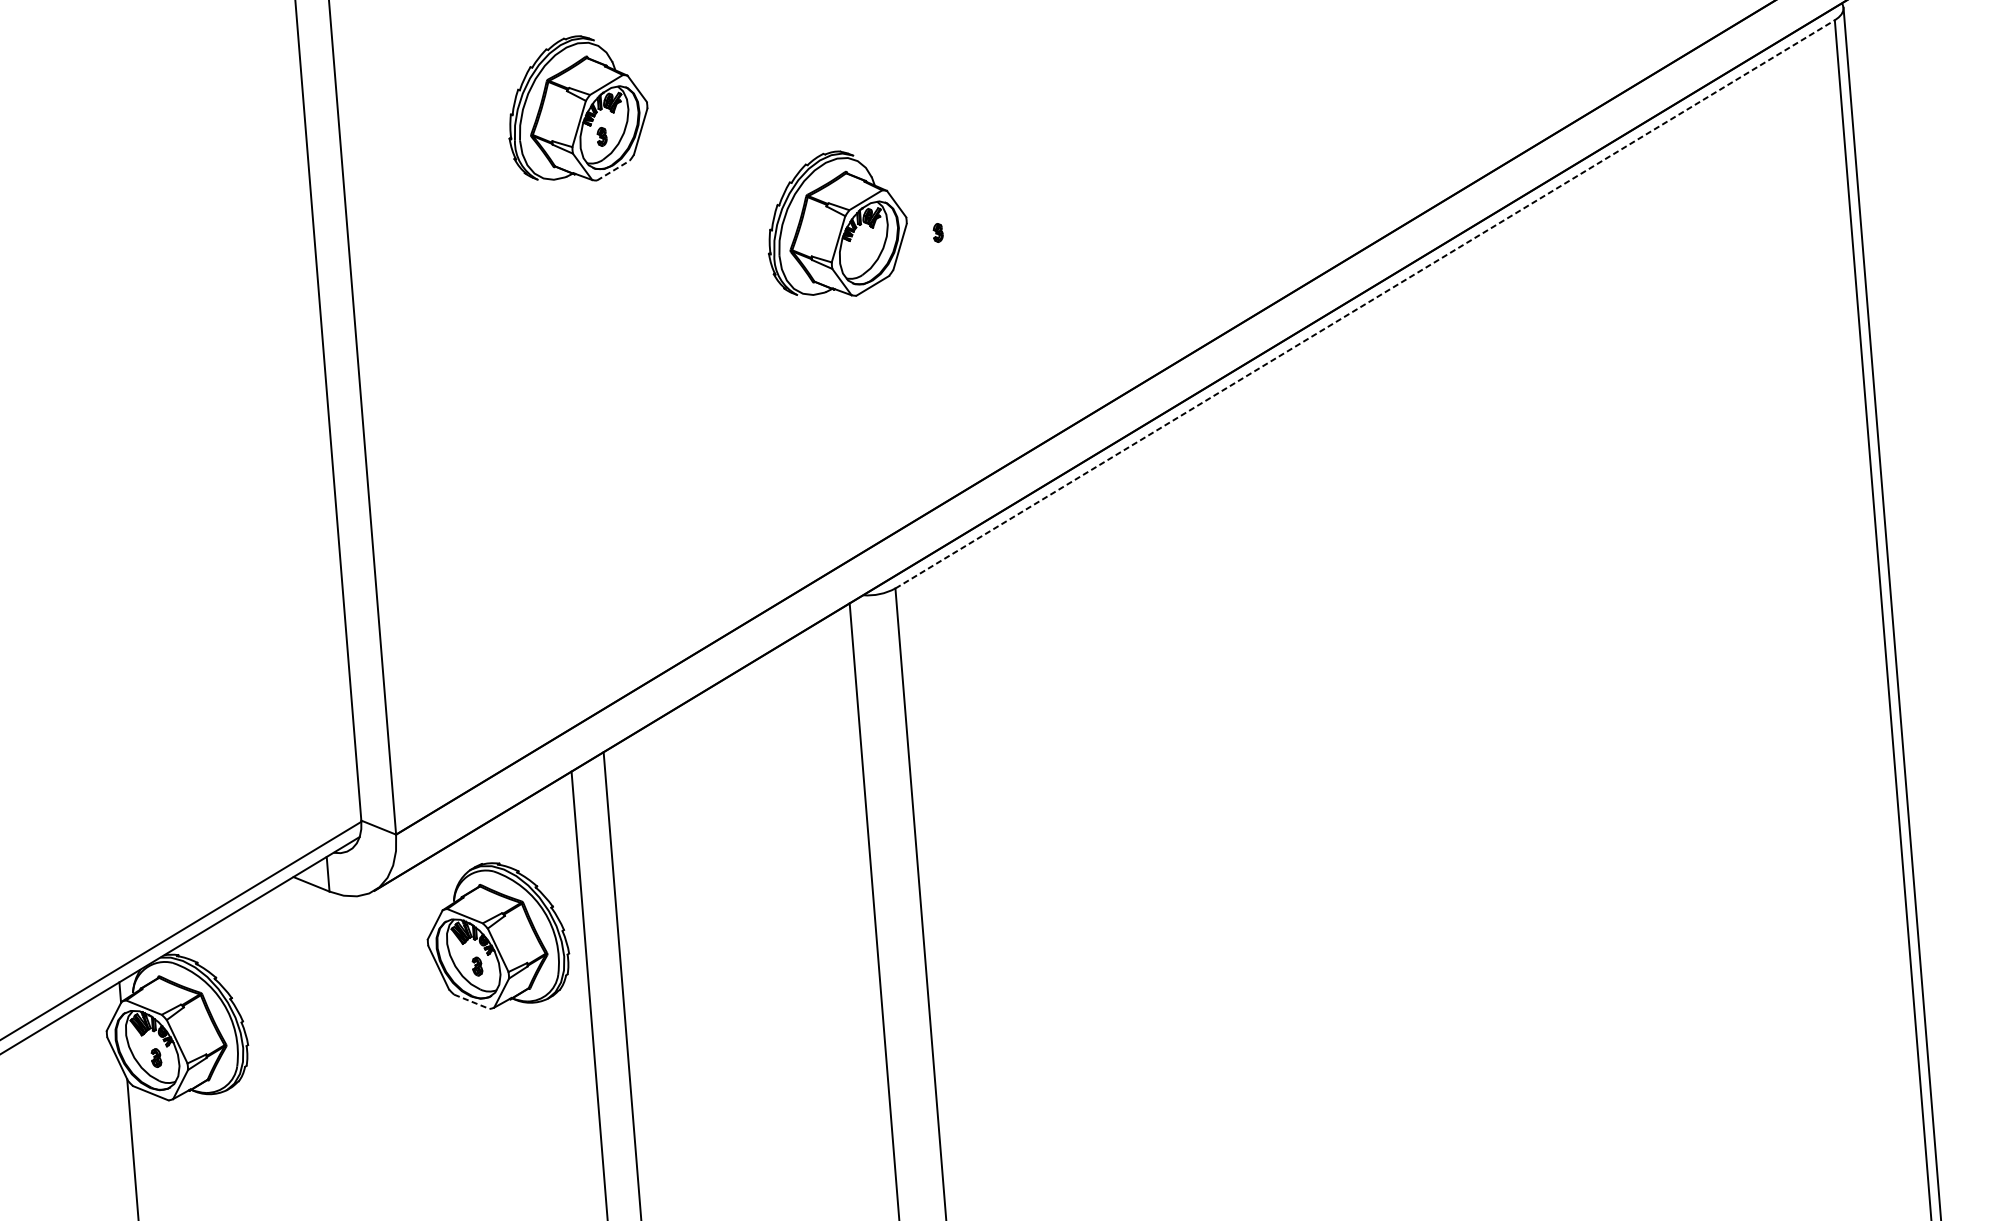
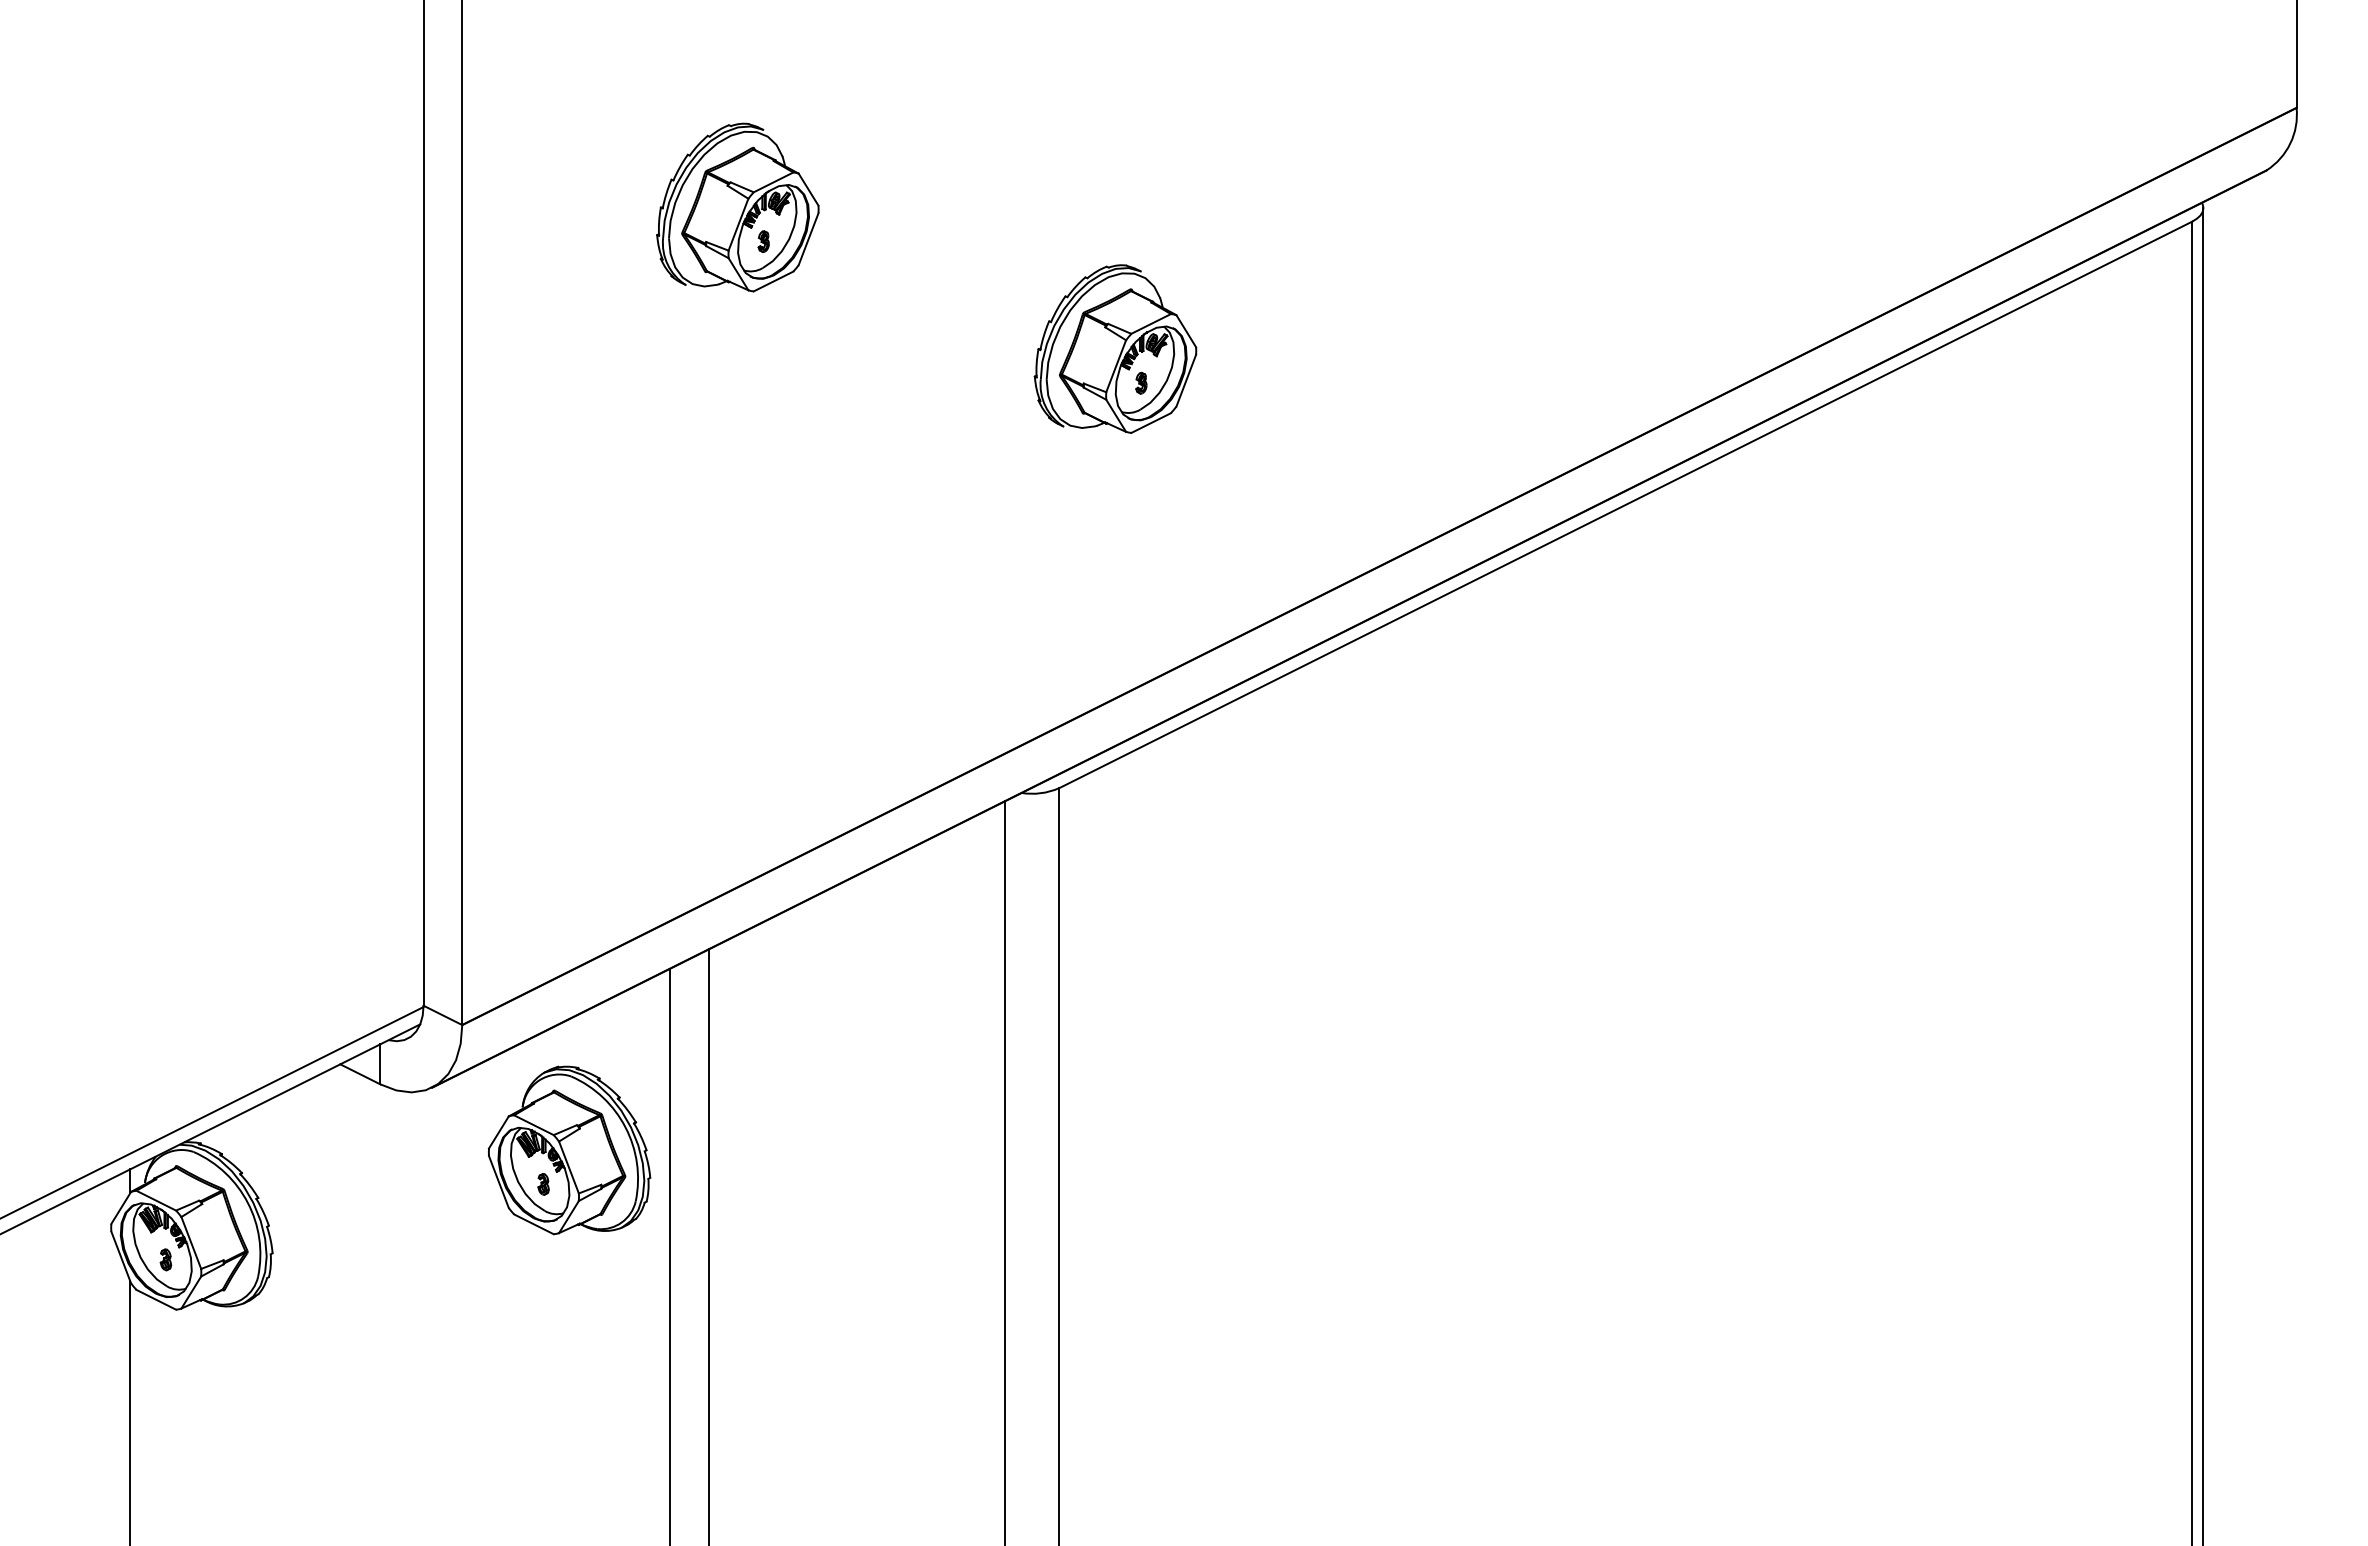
line: (614, 170) -> (774, 281), dashed -> solid
part: (836, 223) -> (1115, 348), moved
line: (1365, 304) -> (1626, 504), dashed -> solid
line: (472, 1001) -> (534, 1224), dashed -> solid

